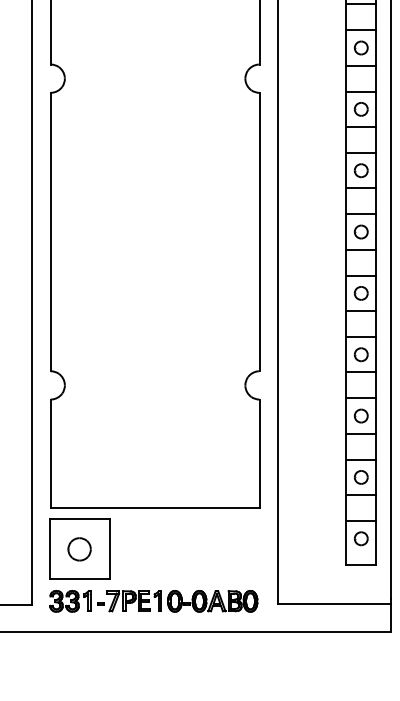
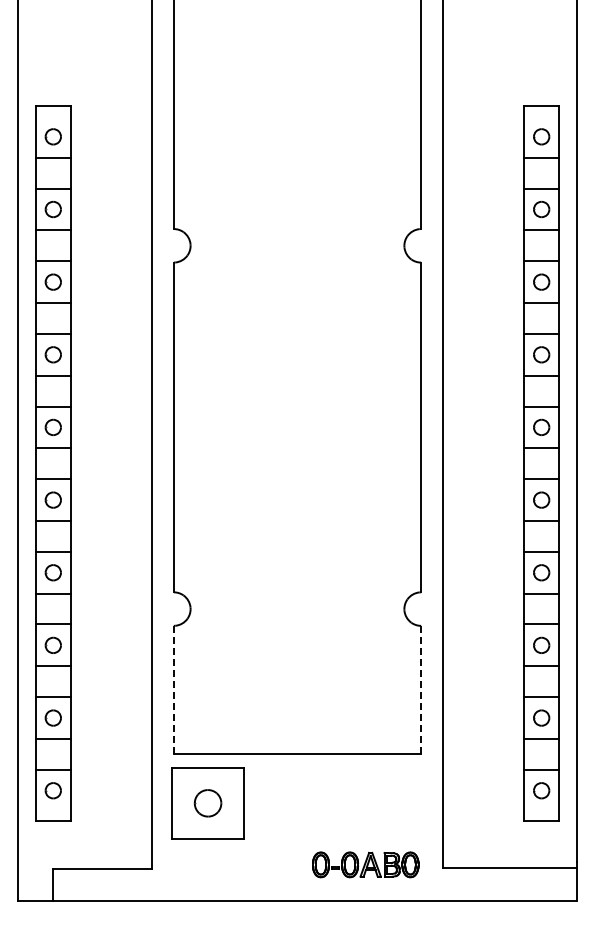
line: (259, 453) -> (421, 689), solid -> dashed
line: (50, 454) -> (173, 690), solid -> dashed
part: (105, 601) -> (238, 864), removed

